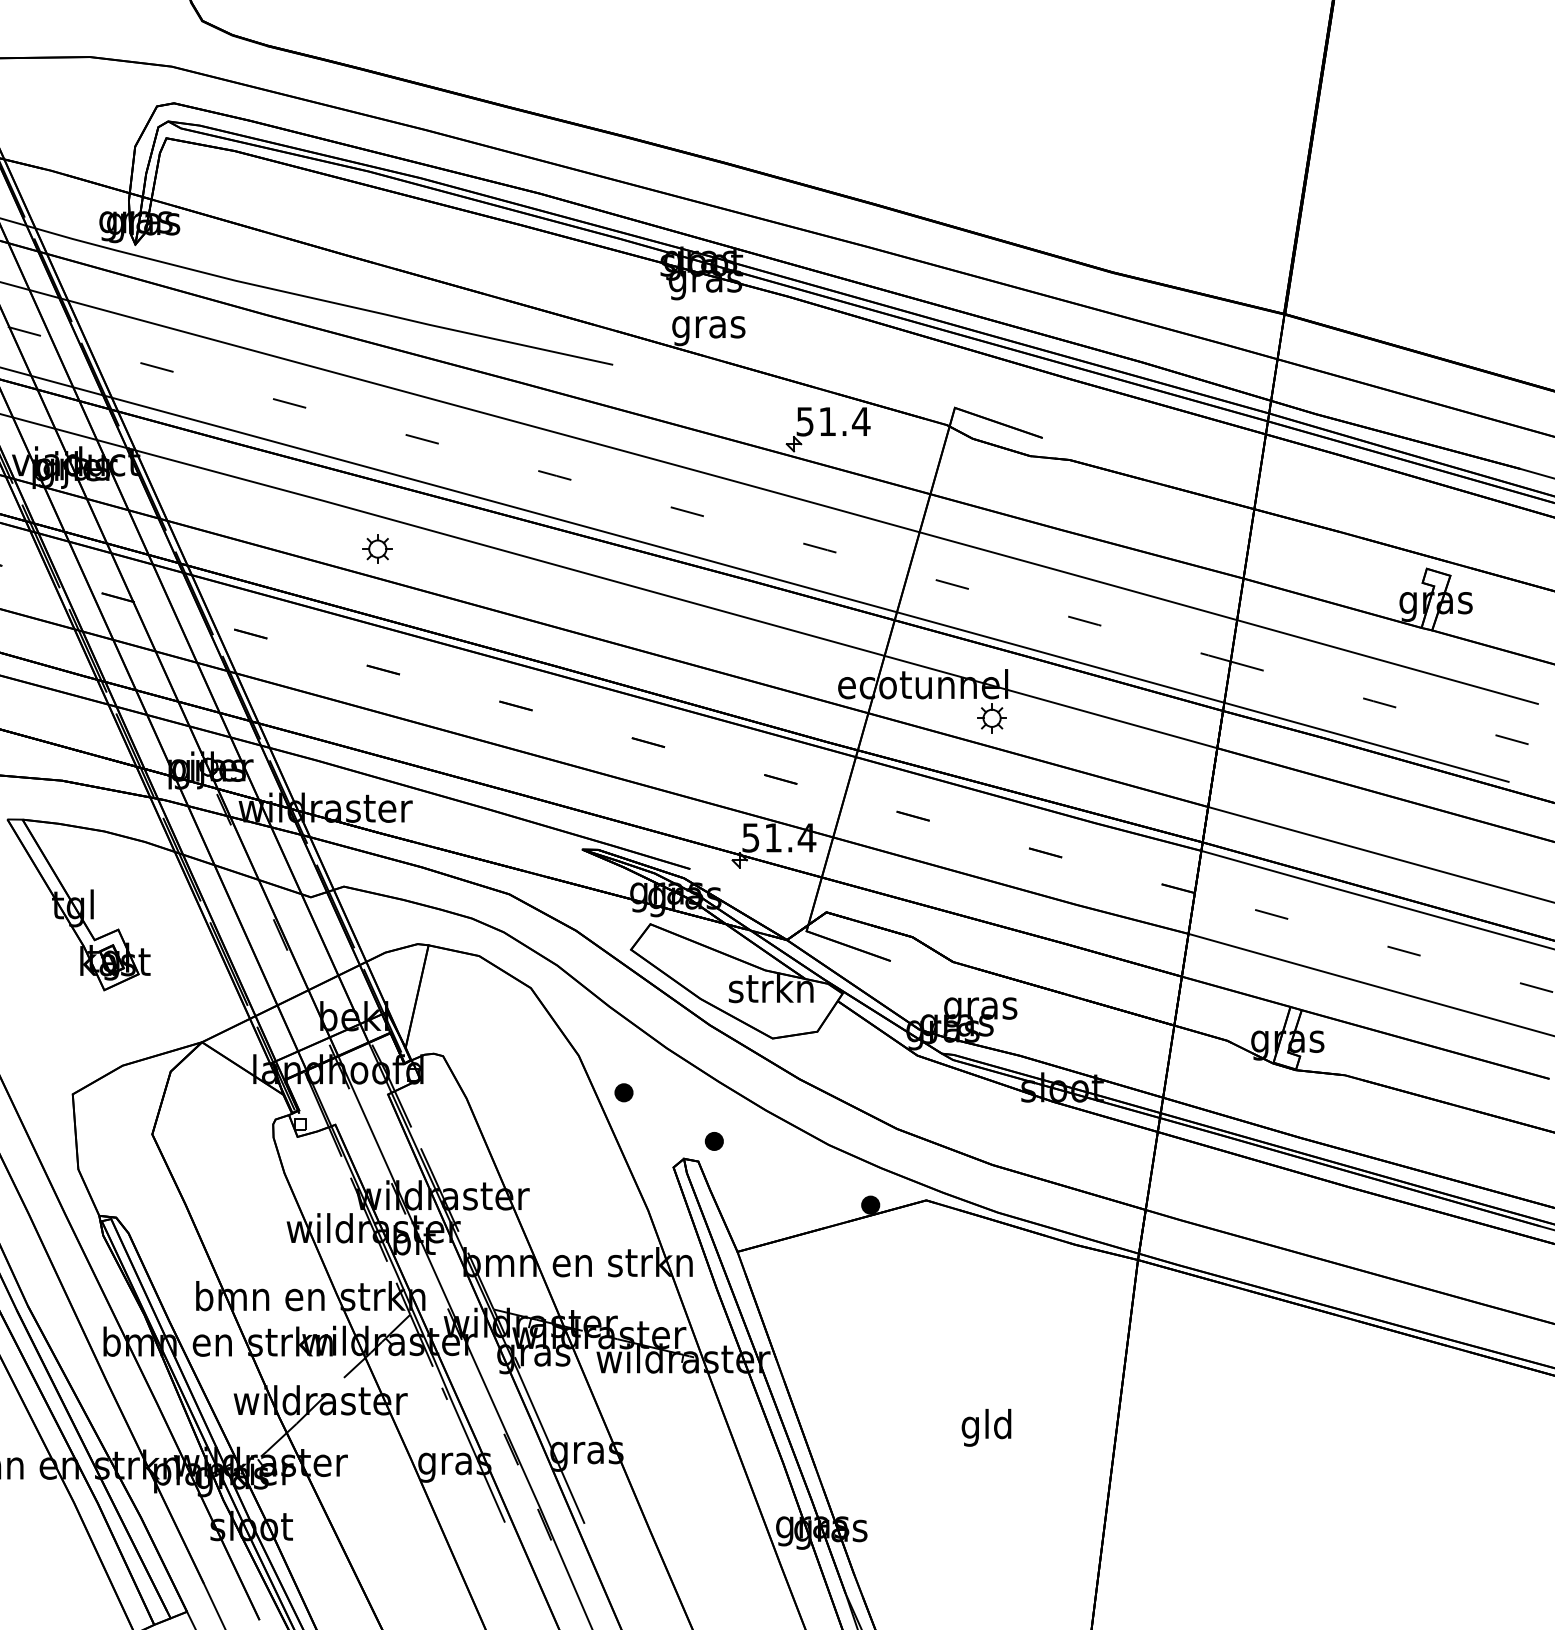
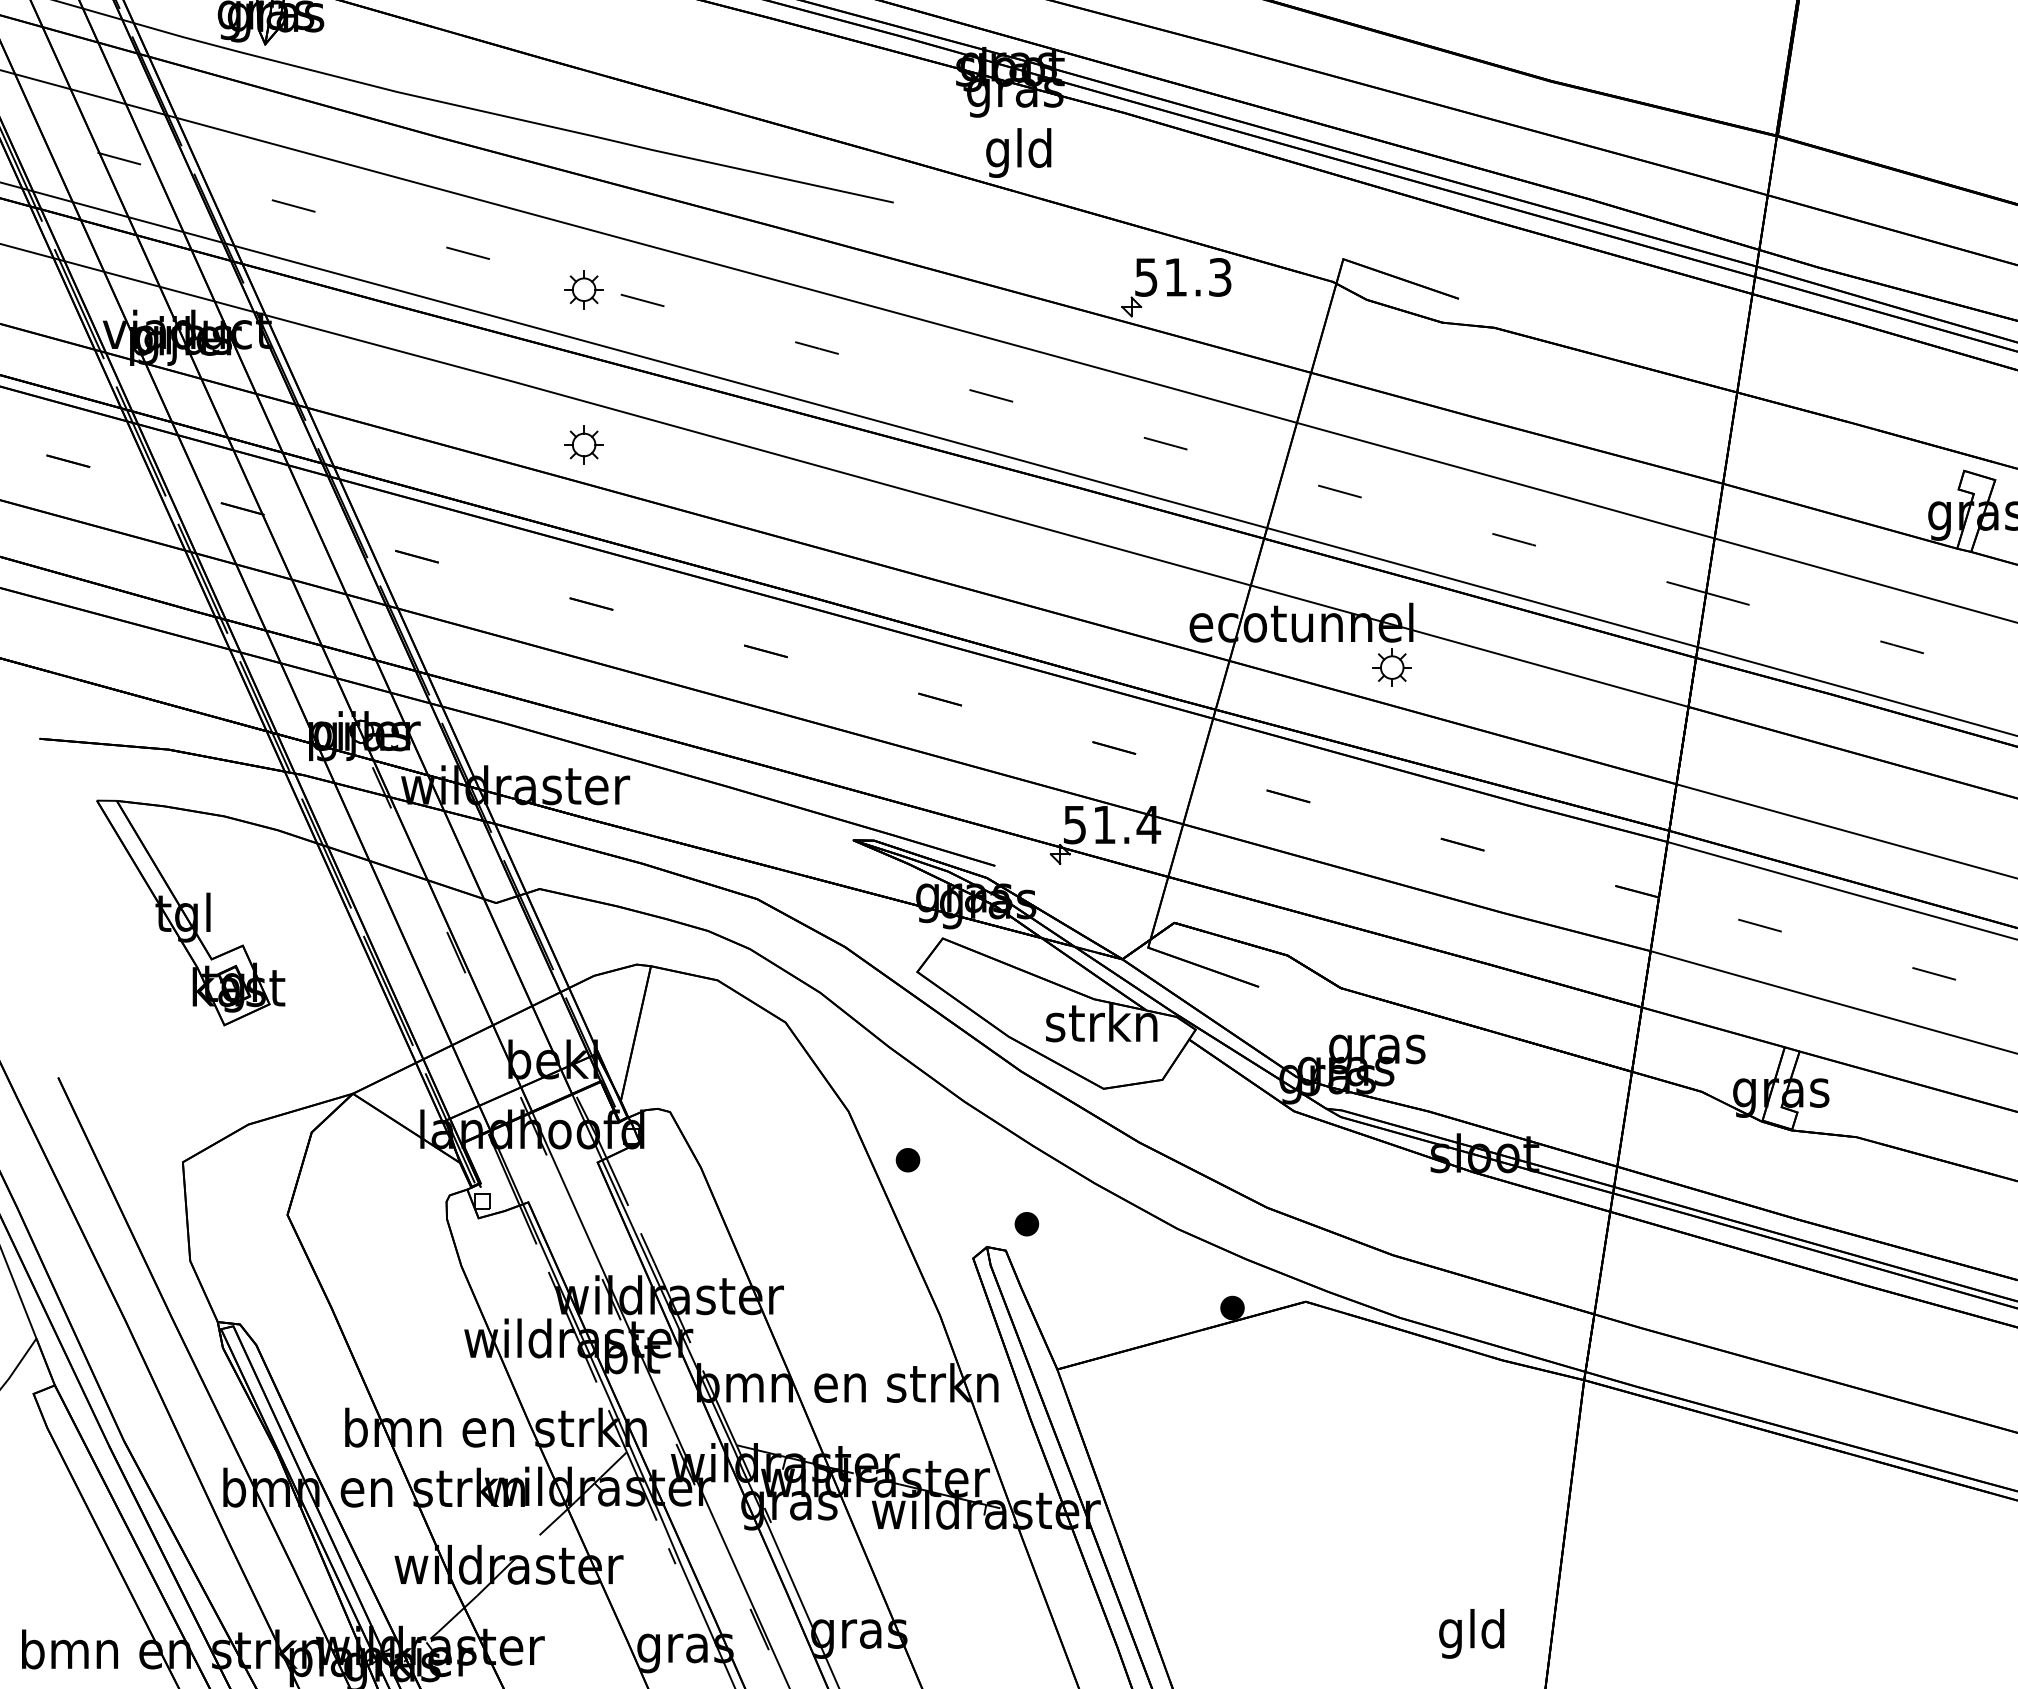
text: (708, 327) -> (1019, 153), gras -> gld
text: (861, 421) -> (1220, 277), 51.4 -> 51.3
part: (377, 430) -> (583, 288), added
text: (986, 1427) -> (1471, 1633), moved

